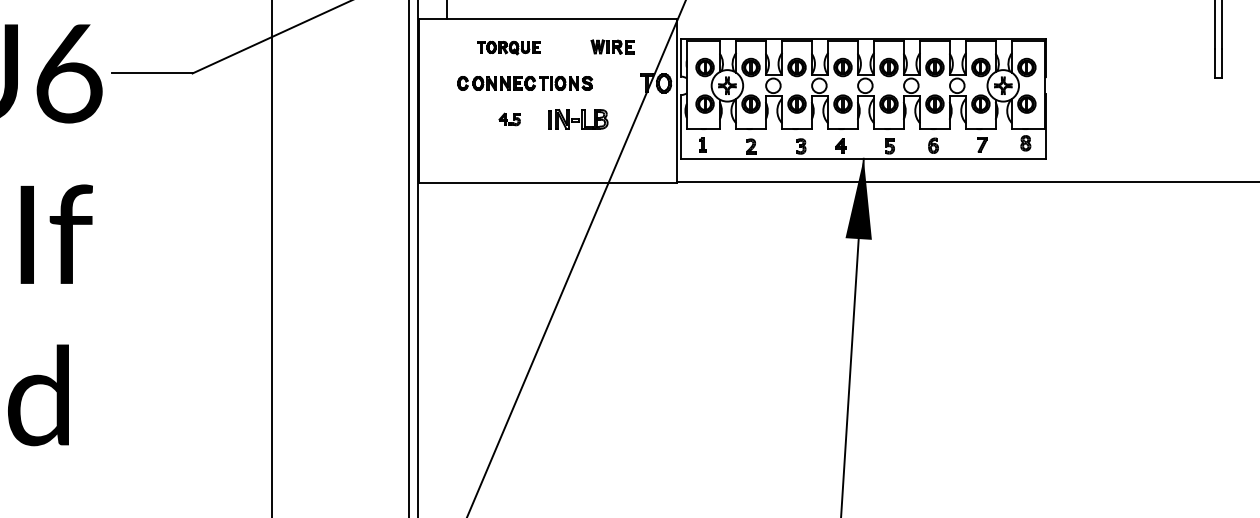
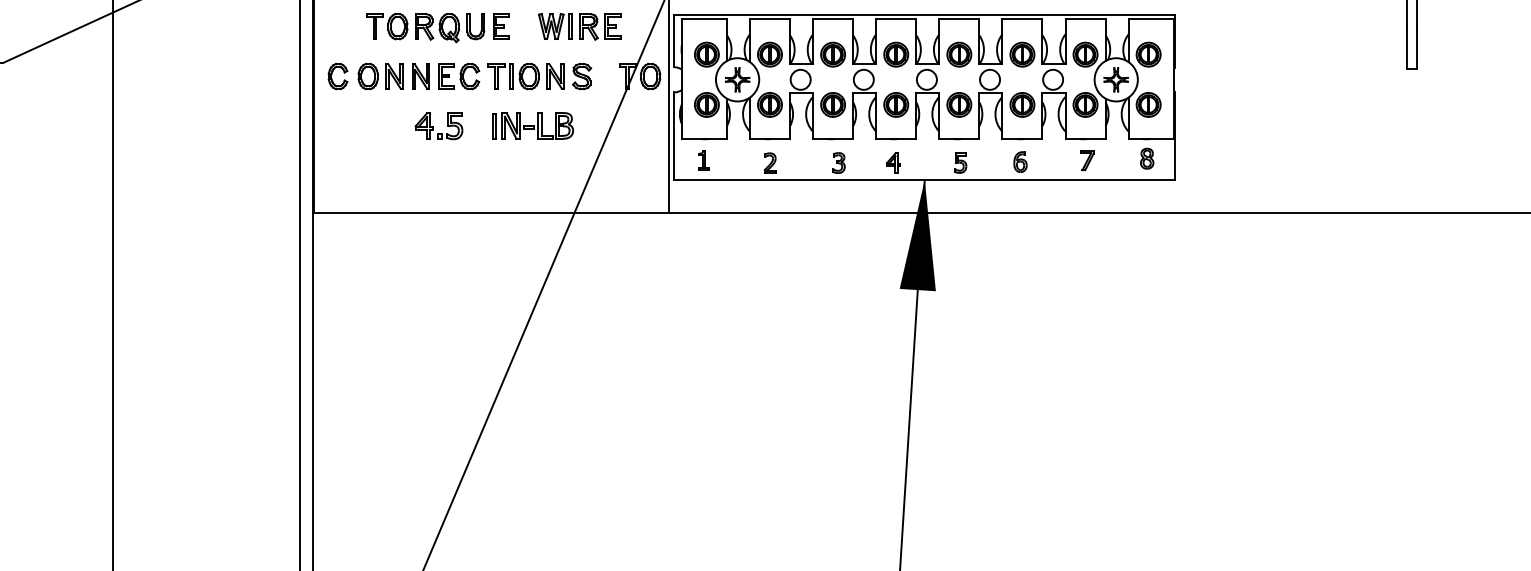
part: (612, 46) -> (579, 25), size x1.43
part: (508, 47) -> (437, 27), size x1.67
part: (524, 83) -> (459, 76), size x1.43
part: (509, 119) -> (438, 126), size x1.67

